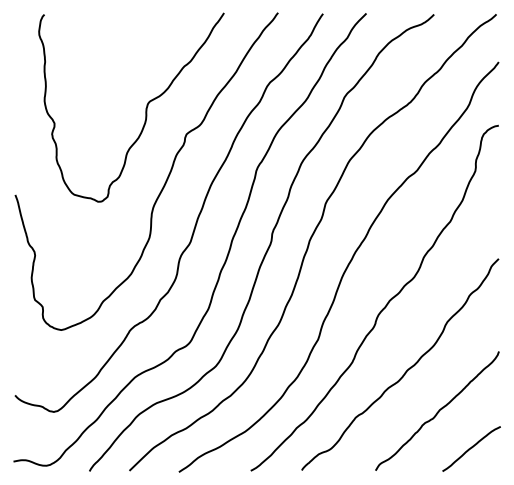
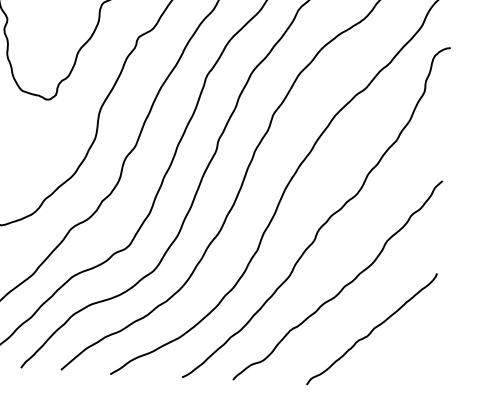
curve: (471, 448) -> (403, 368), removed

